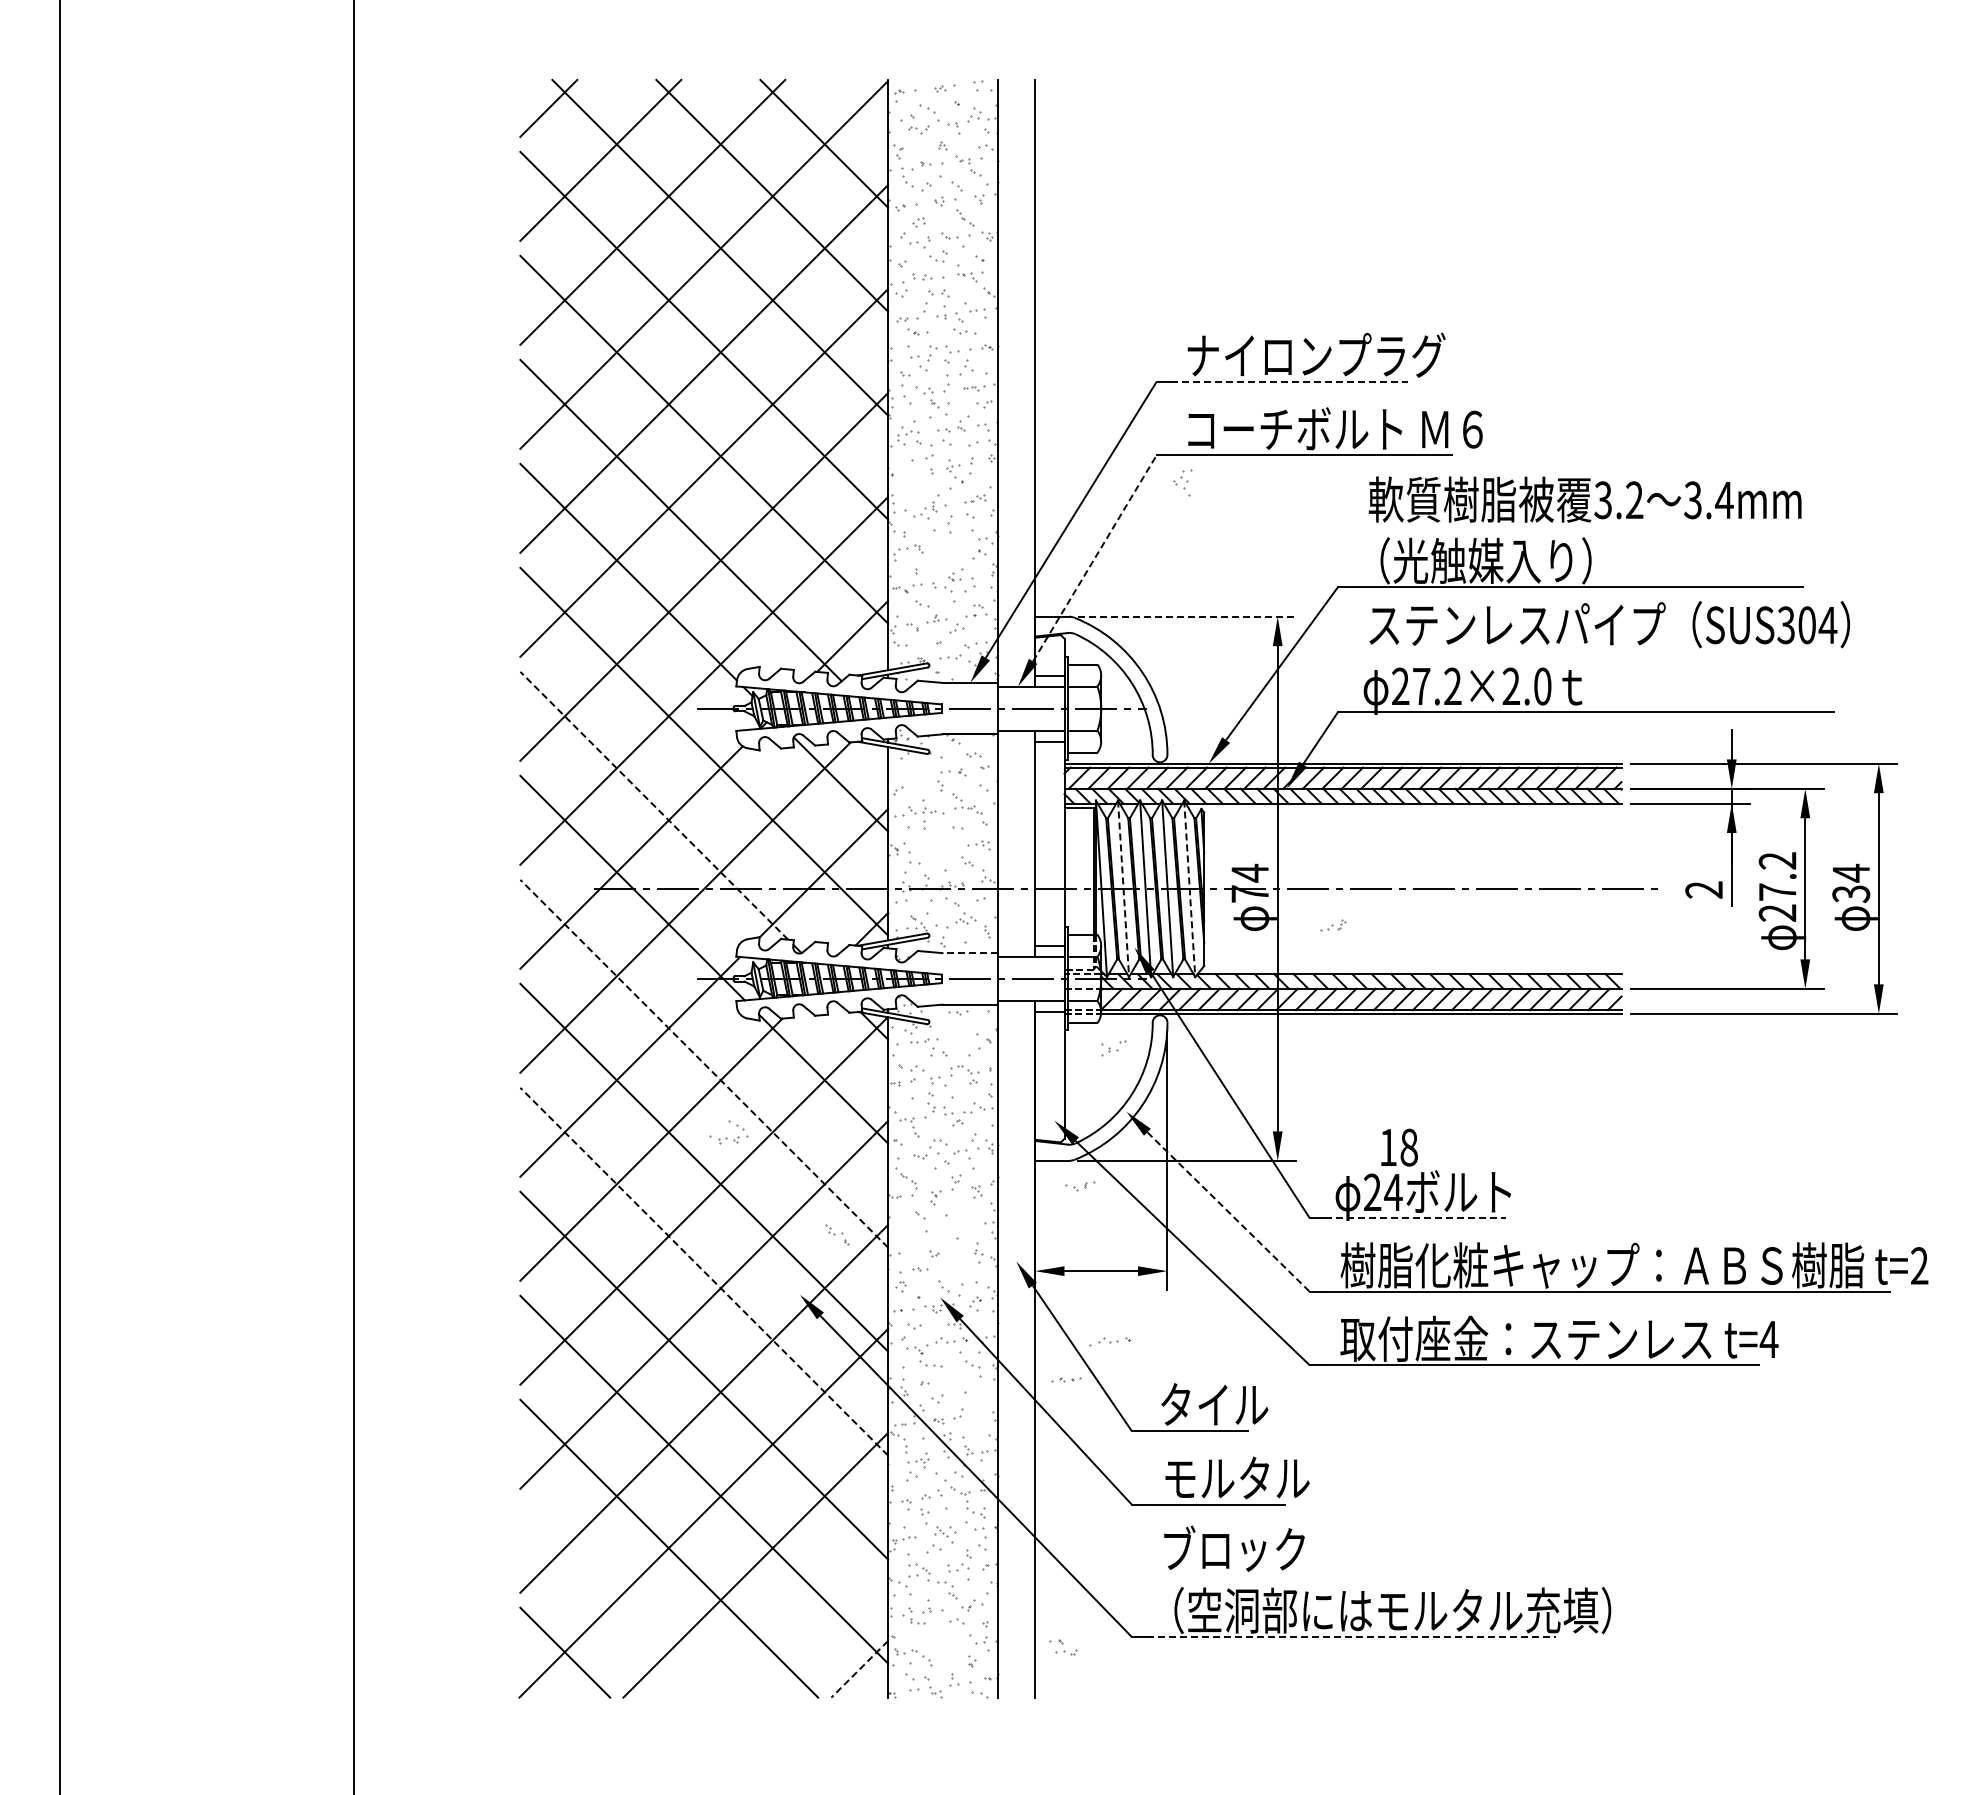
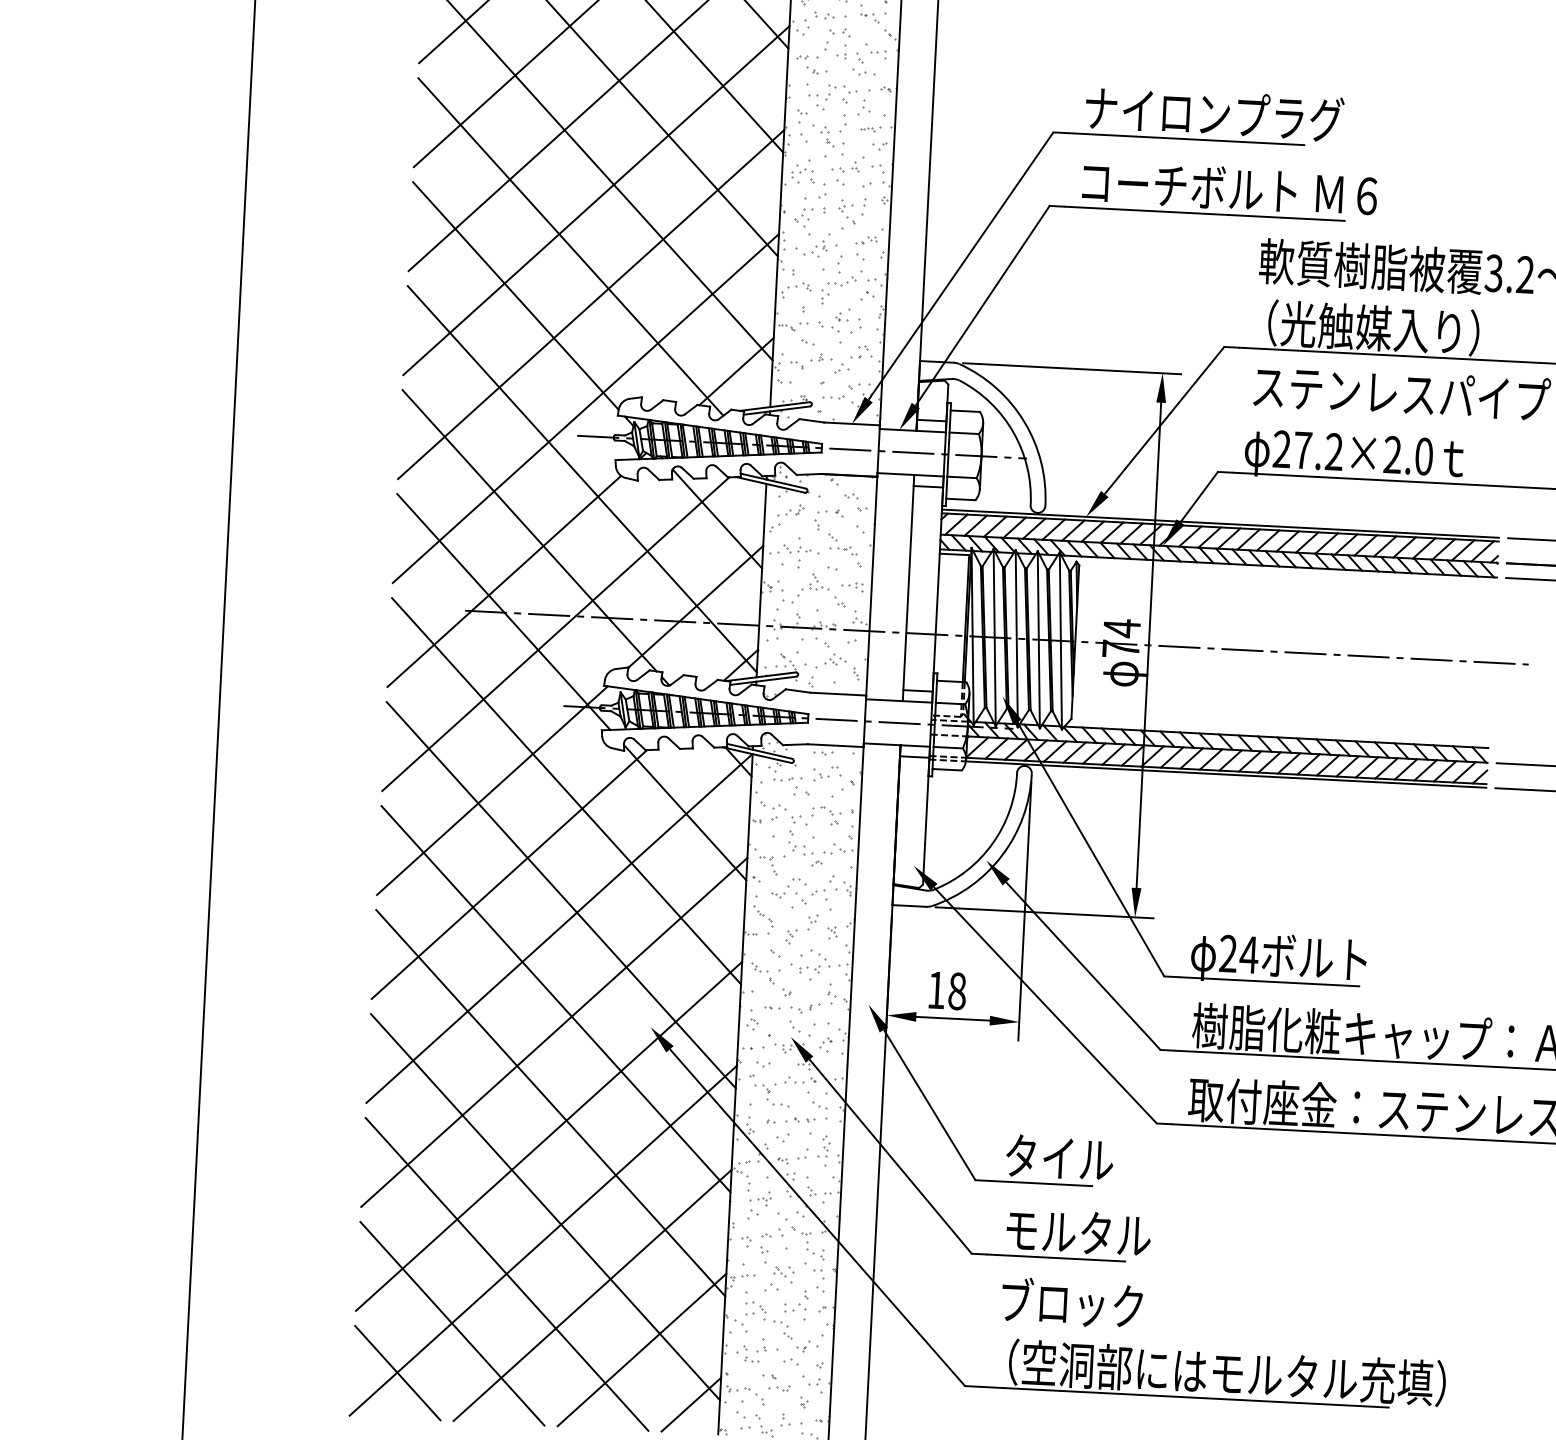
line: (1289, 381) -> (1186, 138), dashed -> solid
part: (1182, 482) -> (803, 220), moved
part: (949, 549) -> (837, 289), added
line: (1095, 557) -> (983, 304), dashed -> solid
line: (1187, 616) -> (1072, 368), dashed -> solid
line: (653, 805) -> (528, 530), dashed -> solid
part: (939, 845) -> (812, 584), added
line: (1123, 889) -> (994, 638), dashed -> solid
line: (1189, 889) -> (1060, 641), dashed -> solid
part: (1333, 925) -> (791, 510), moved
line: (970, 953) -> (838, 694), dashed -> solid
part: (1113, 1048) -> (825, 774), moved
line: (704, 1063) -> (566, 791), dashed -> solid
part: (728, 1132) -> (809, 961), moved
text: (1399, 1147) -> (947, 990), moved
part: (1080, 1186) -> (805, 1008), moved
line: (1228, 1212) -> (1083, 966), dashed -> solid
line: (1415, 1218) -> (1269, 982), dashed -> solid
part: (837, 1234) -> (763, 972), moved
line: (704, 1271) -> (556, 999), dashed -> solid
part: (1109, 1341) -> (957, 1089), removed
part: (1066, 1379) -> (800, 1119), moved
part: (979, 1409) -> (824, 1150), added
line: (617, 1600) -> (452, 1323), added
line: (807, 1617) -> (641, 1350), added
line: (1351, 1636) -> (1184, 1396), dashed -> solid
part: (1063, 1647) -> (776, 1383), moved
line: (859, 1669) -> (691, 1404), dashed -> solid

